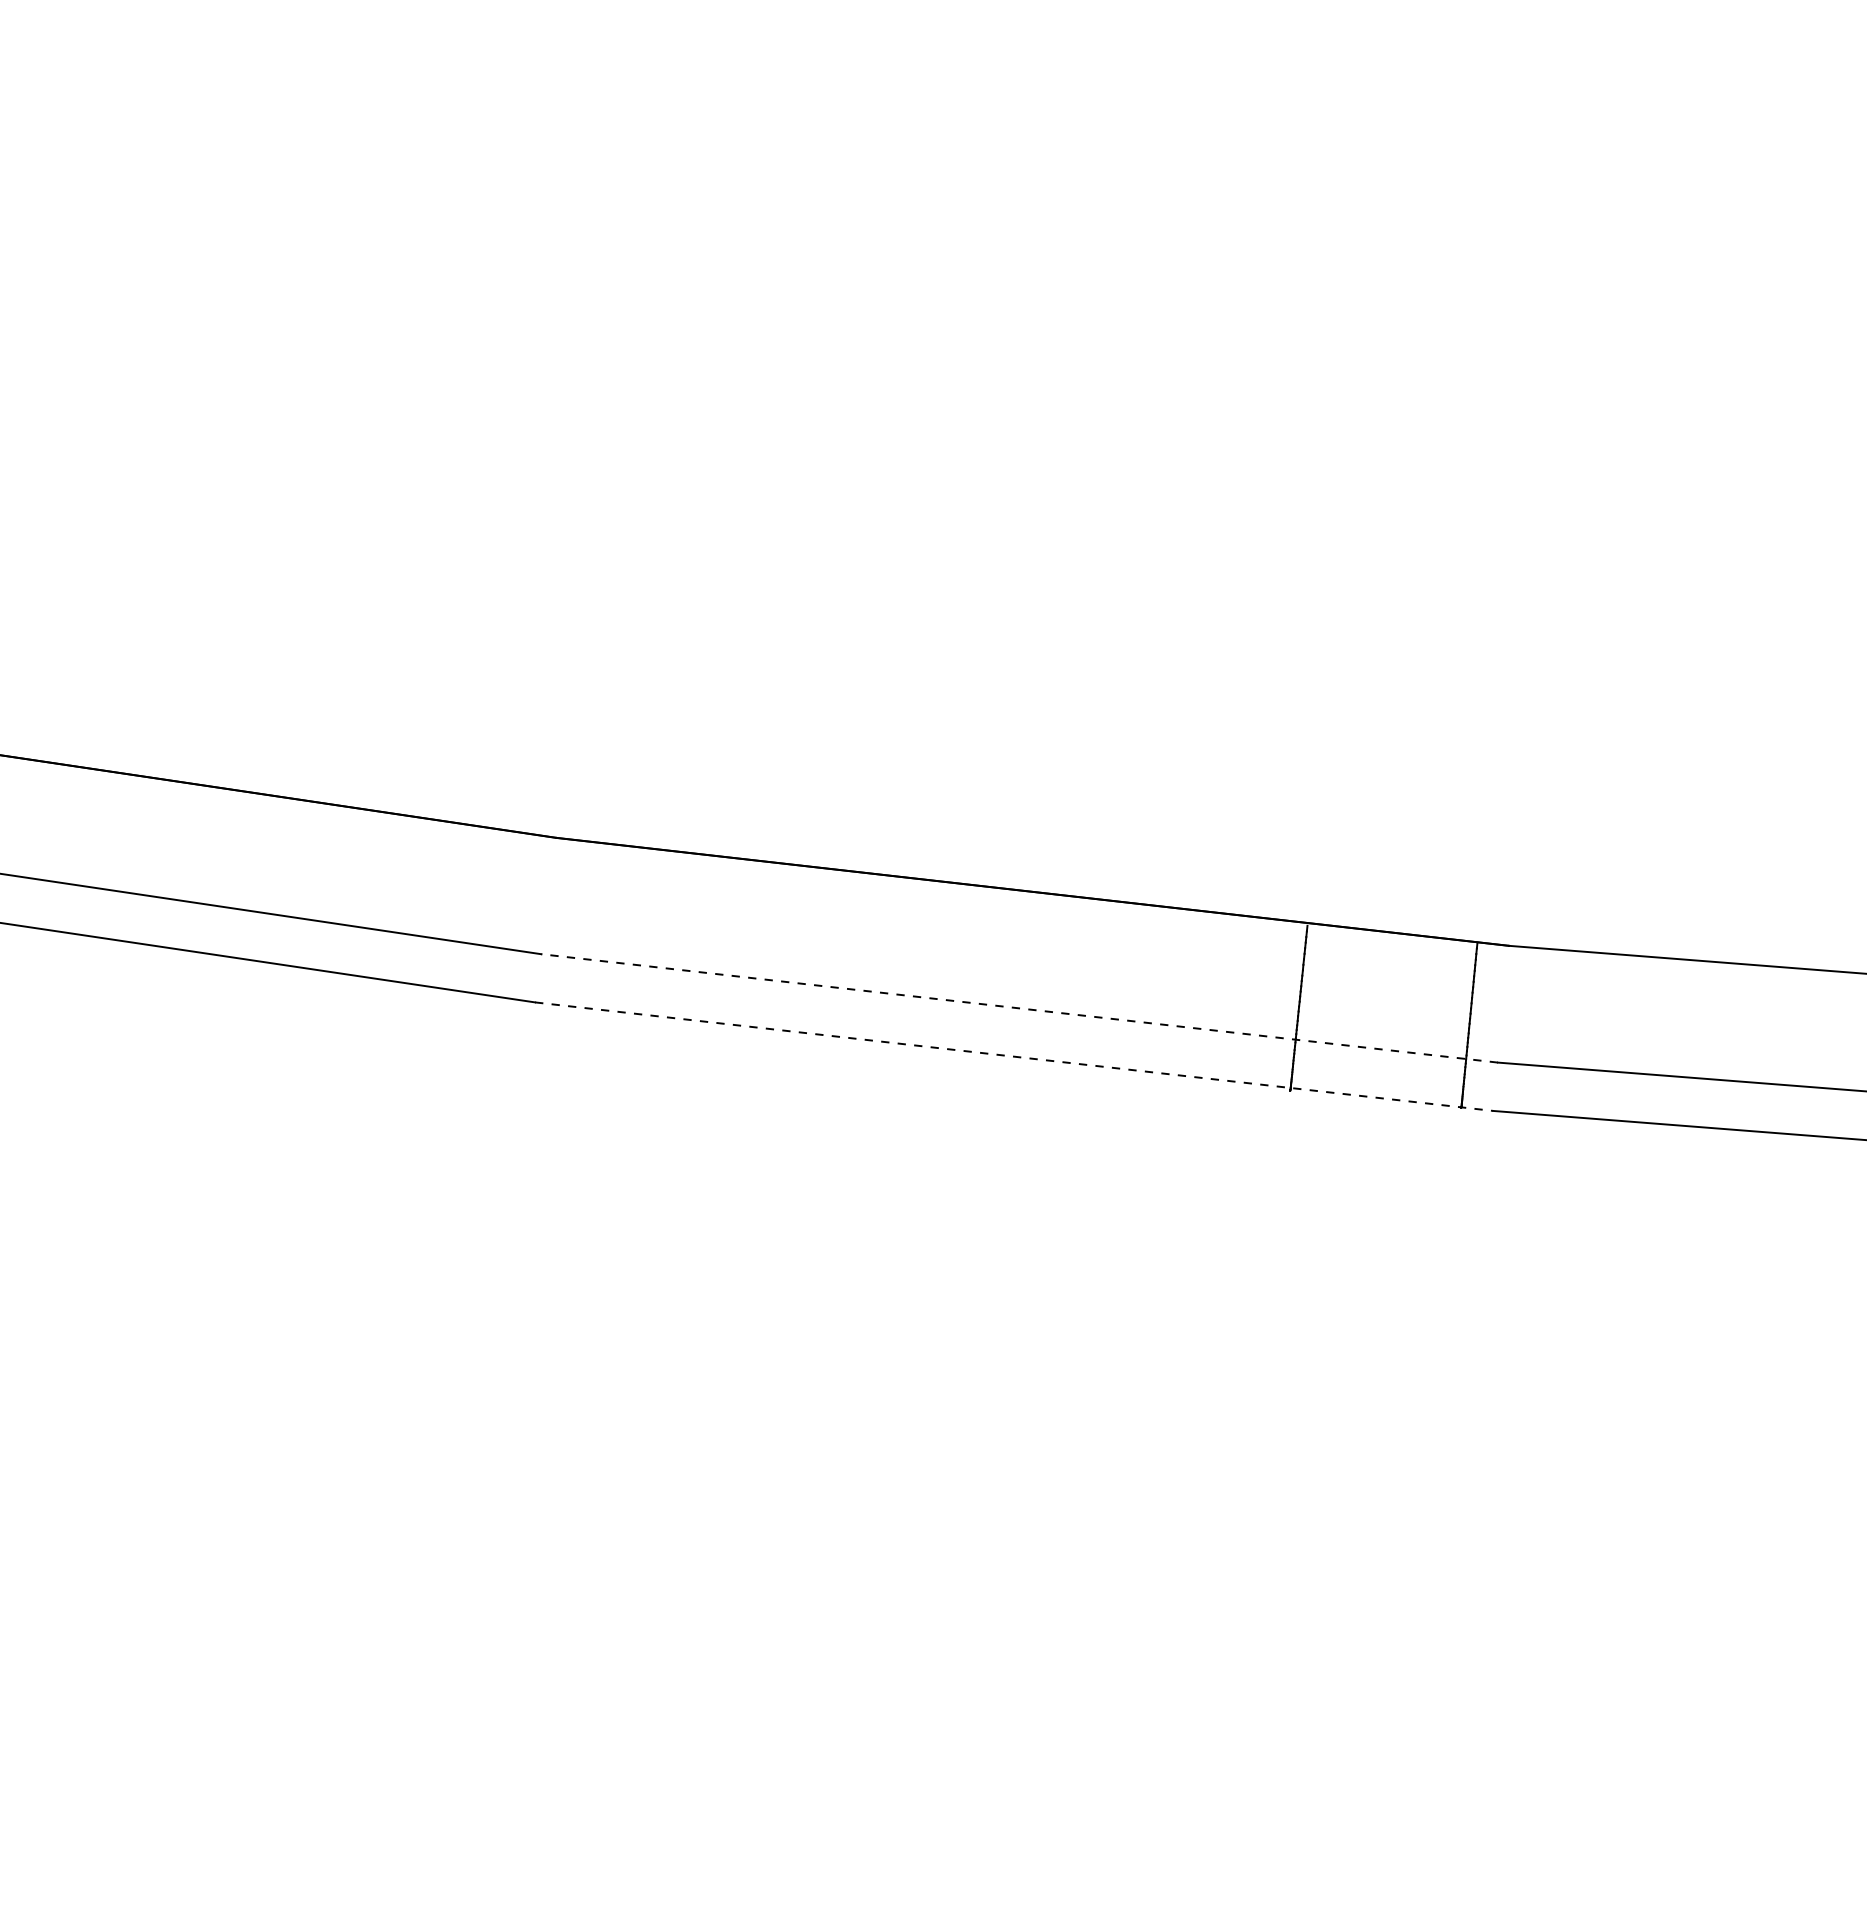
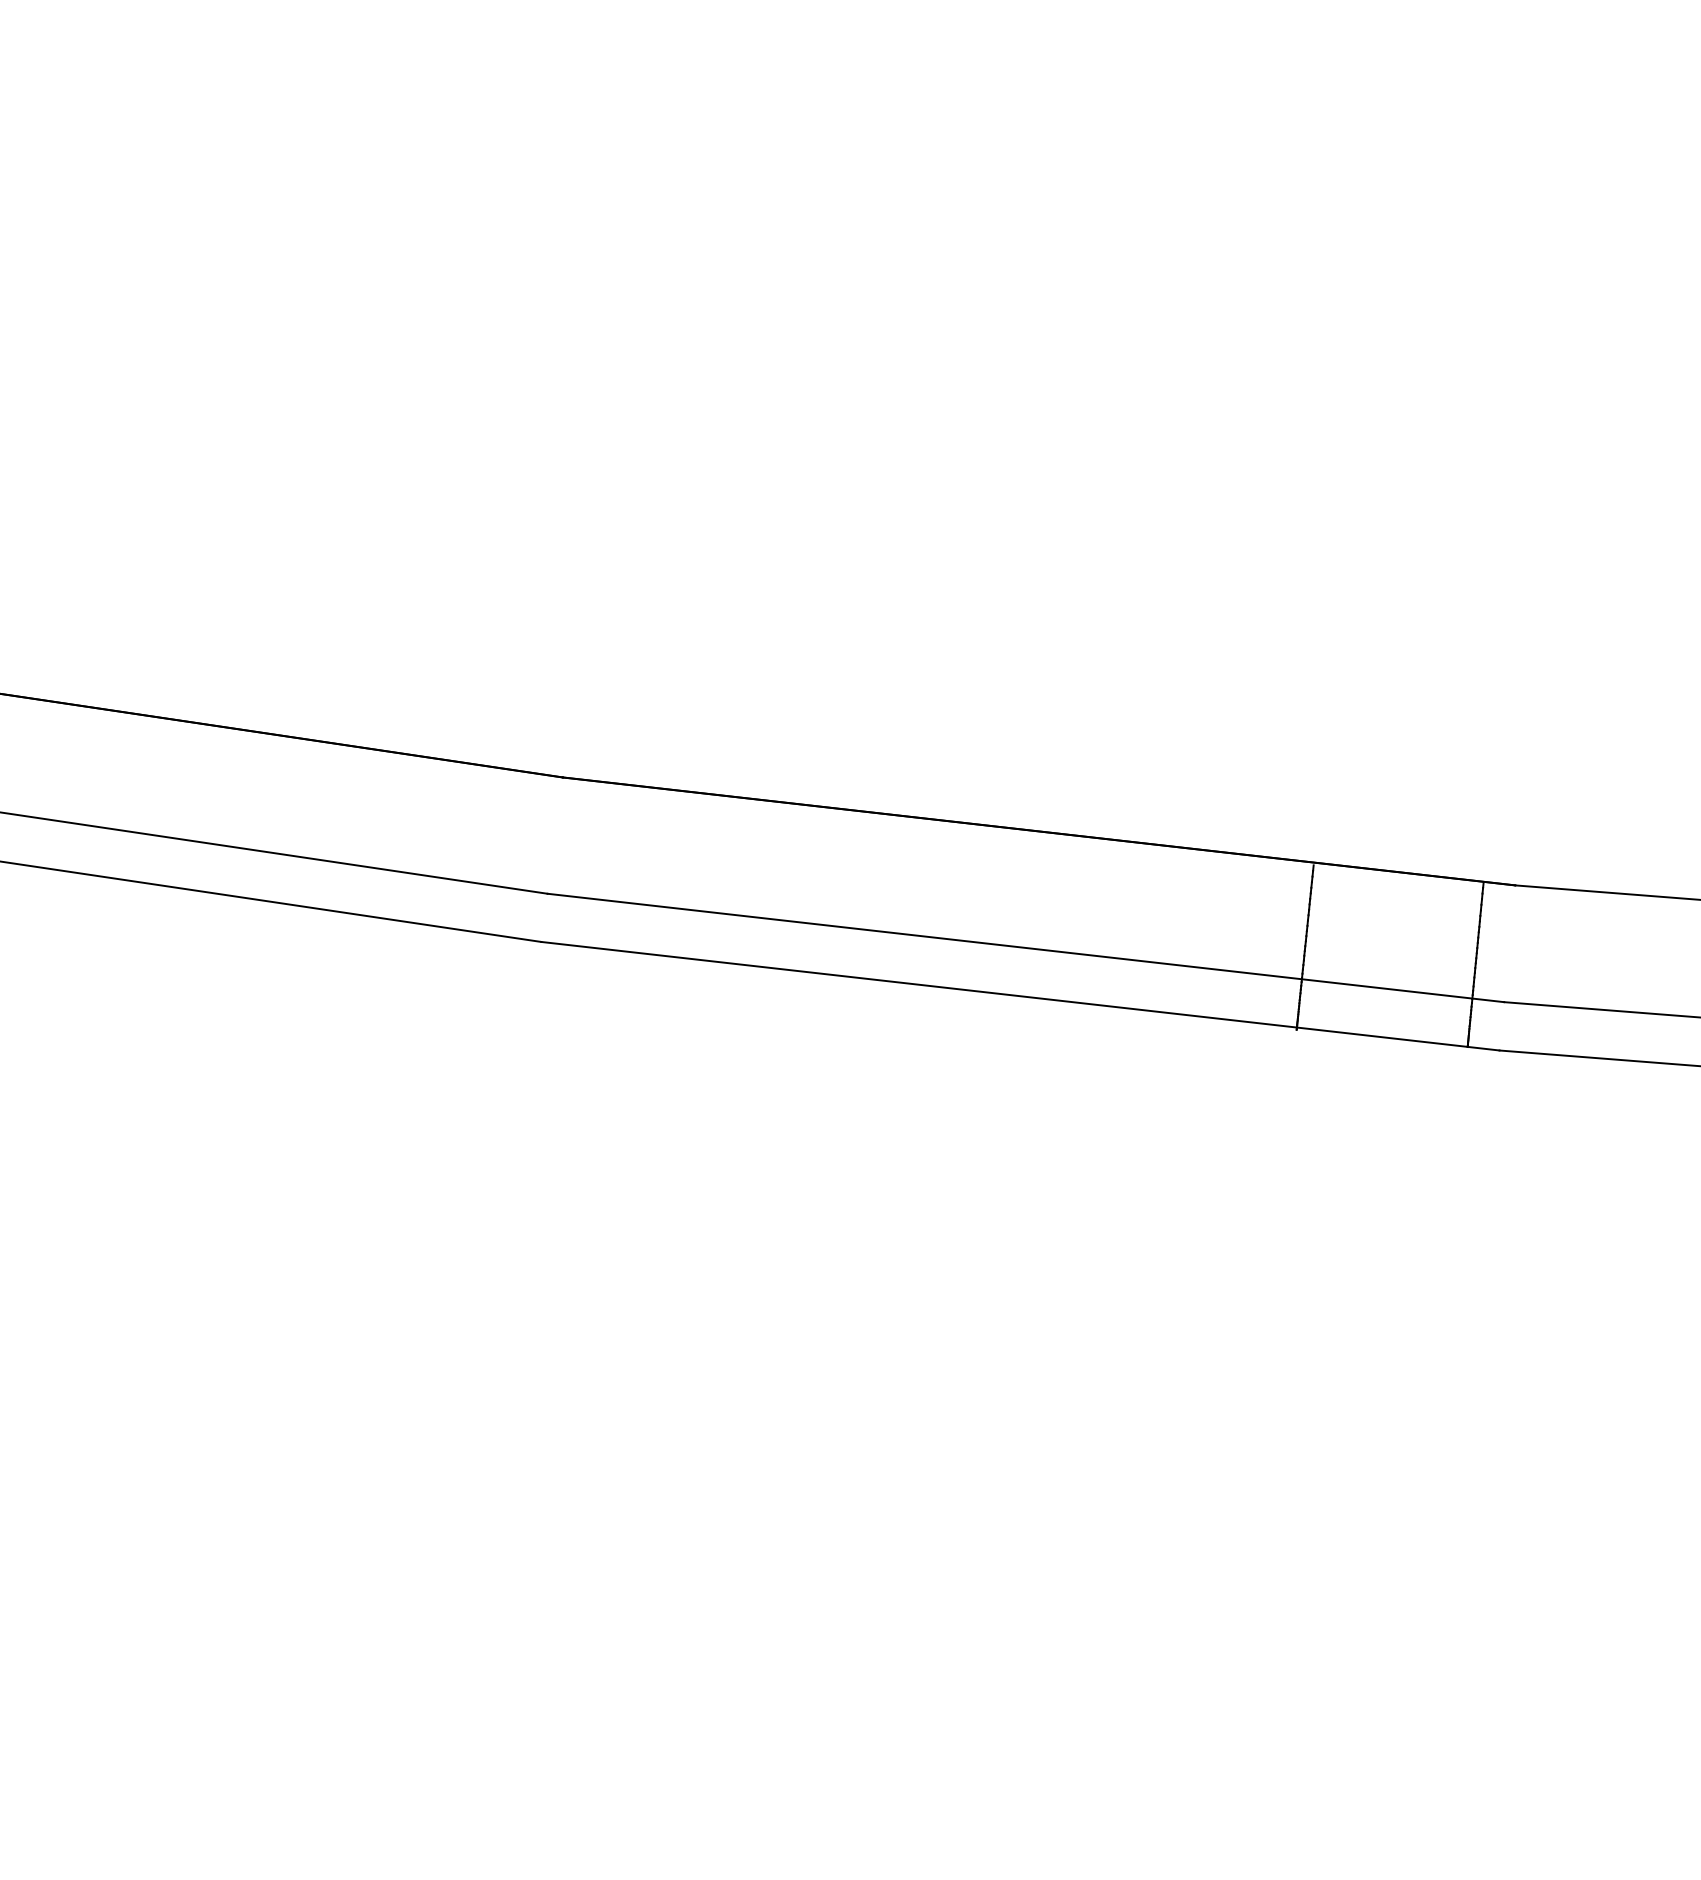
line: (1019, 1008) -> (1025, 948), dashed -> solid
line: (1014, 1056) -> (1020, 996), dashed -> solid

